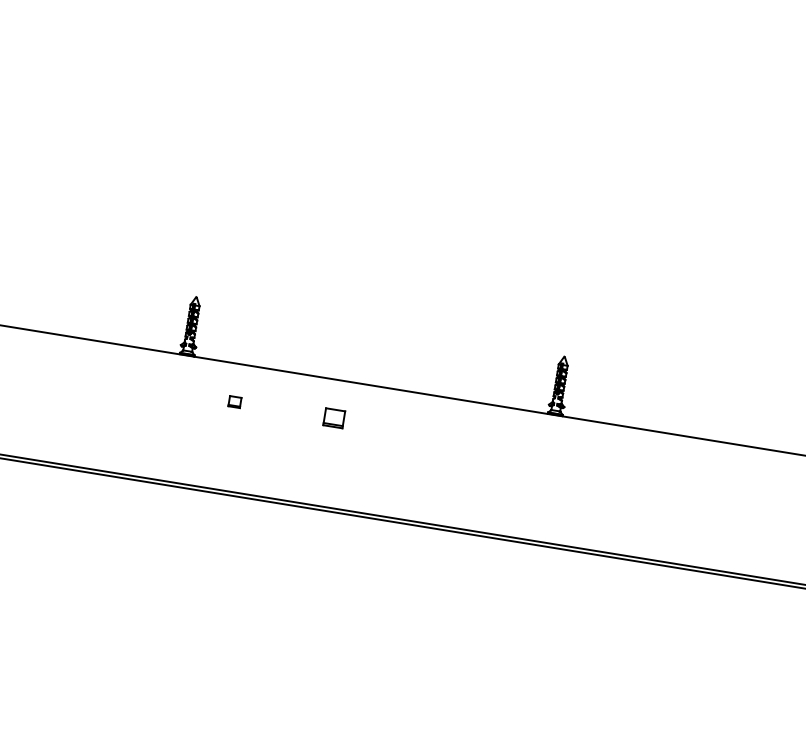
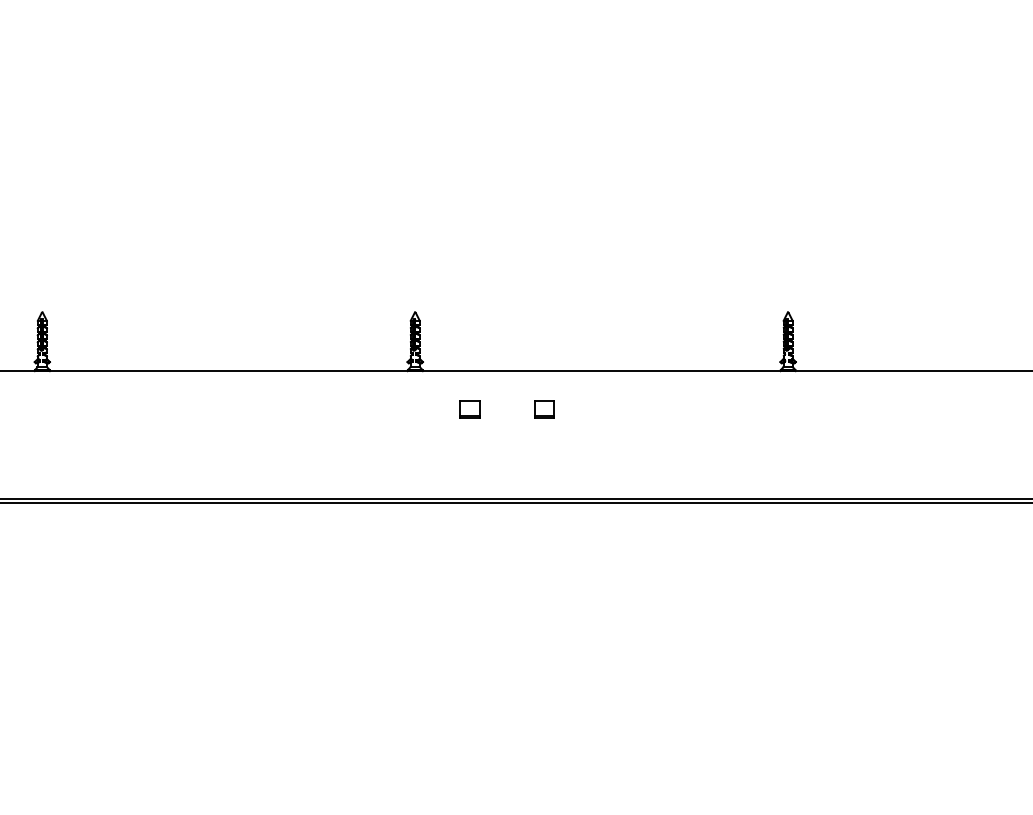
part: (234, 401) -> (469, 409), size x1.67
part: (334, 417) -> (544, 409), moved

